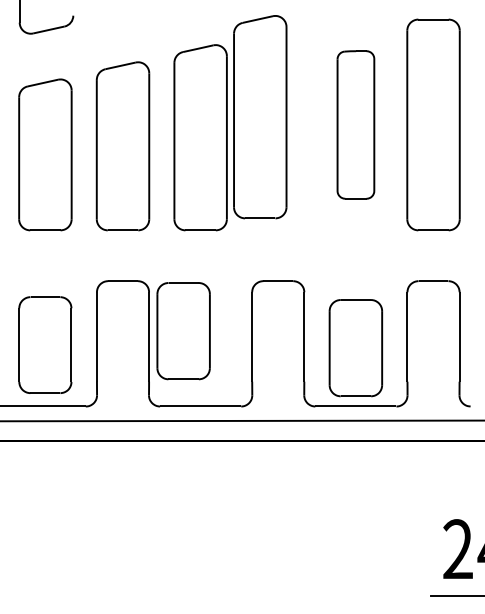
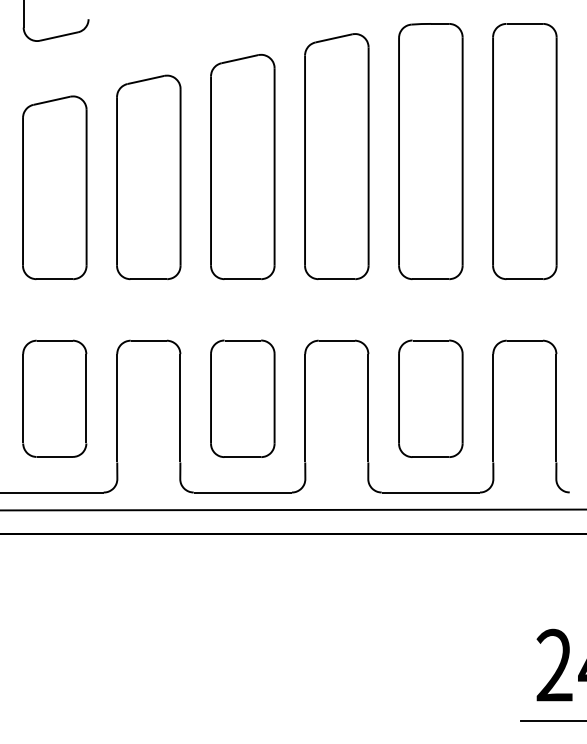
part: (260, 117) -> (337, 157), moved
part: (355, 124) -> (430, 150), size x1.43
part: (183, 331) -> (242, 399), moved
part: (45, 344) -> (54, 398), moved
part: (355, 348) -> (430, 399), moved

